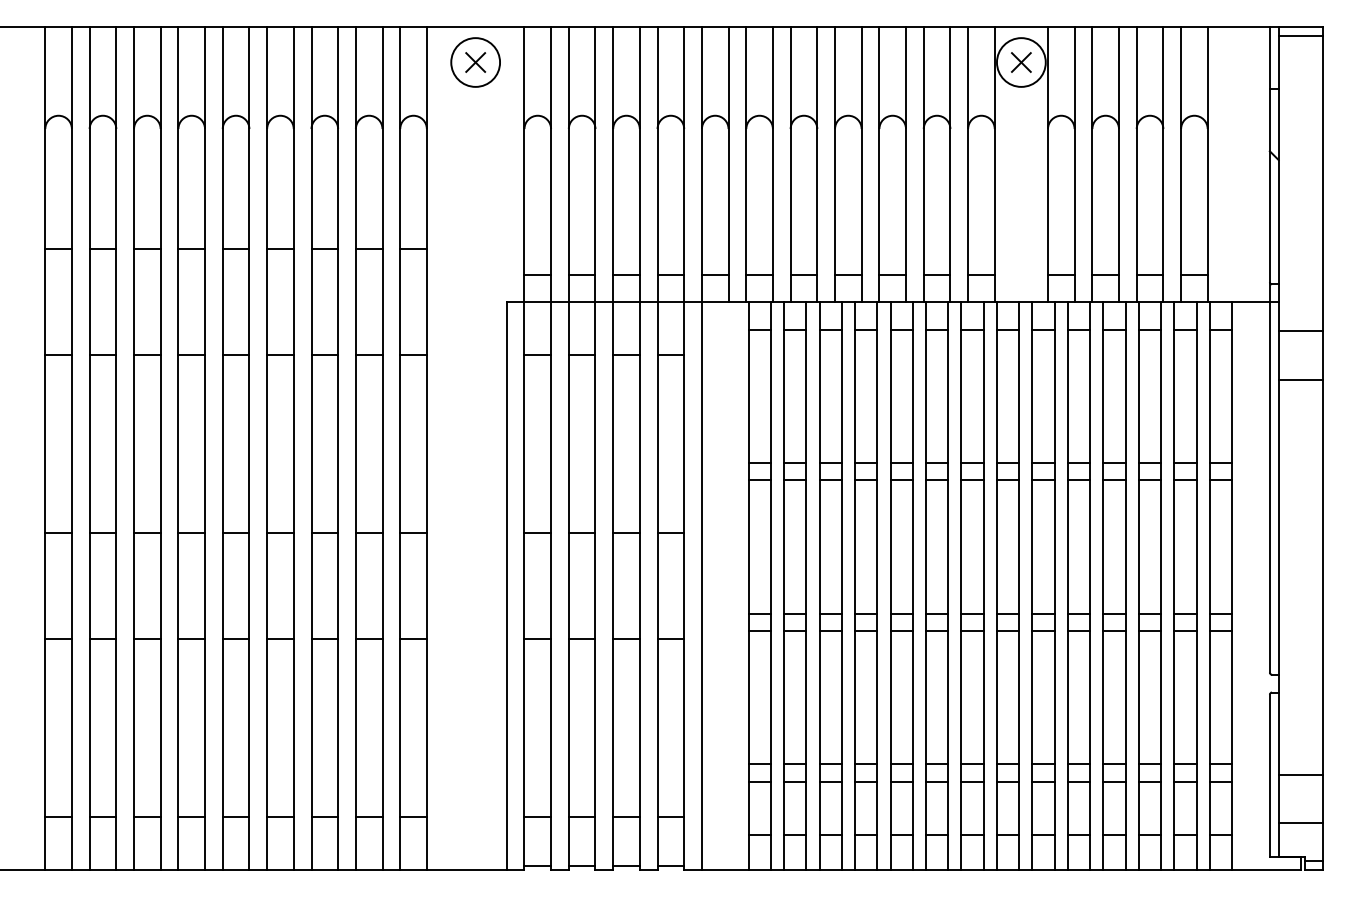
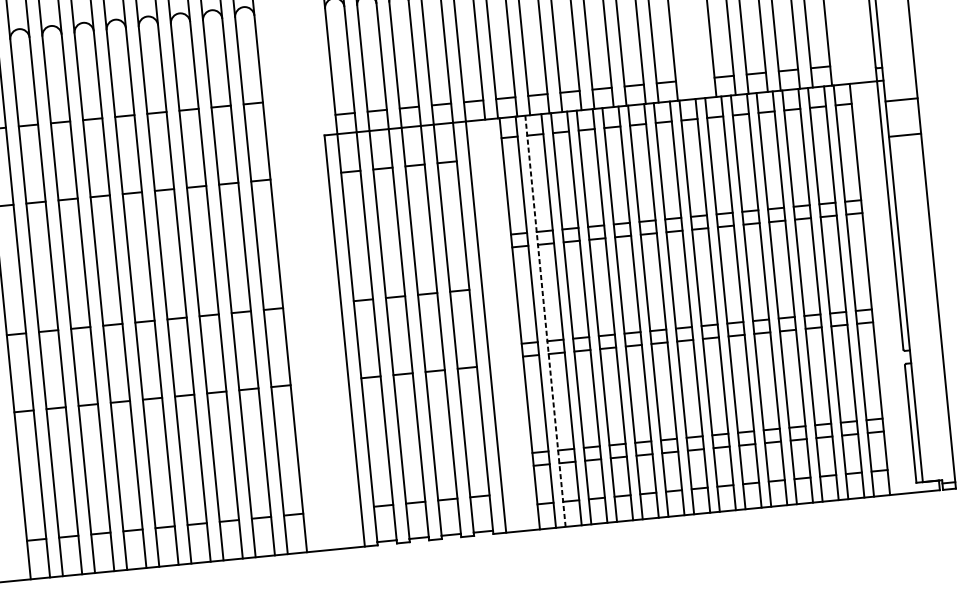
line: (784, 586) -> (545, 321), solid -> dashed
line: (1300, 774) -> (932, 421), removed
line: (1300, 823) -> (936, 456), removed

